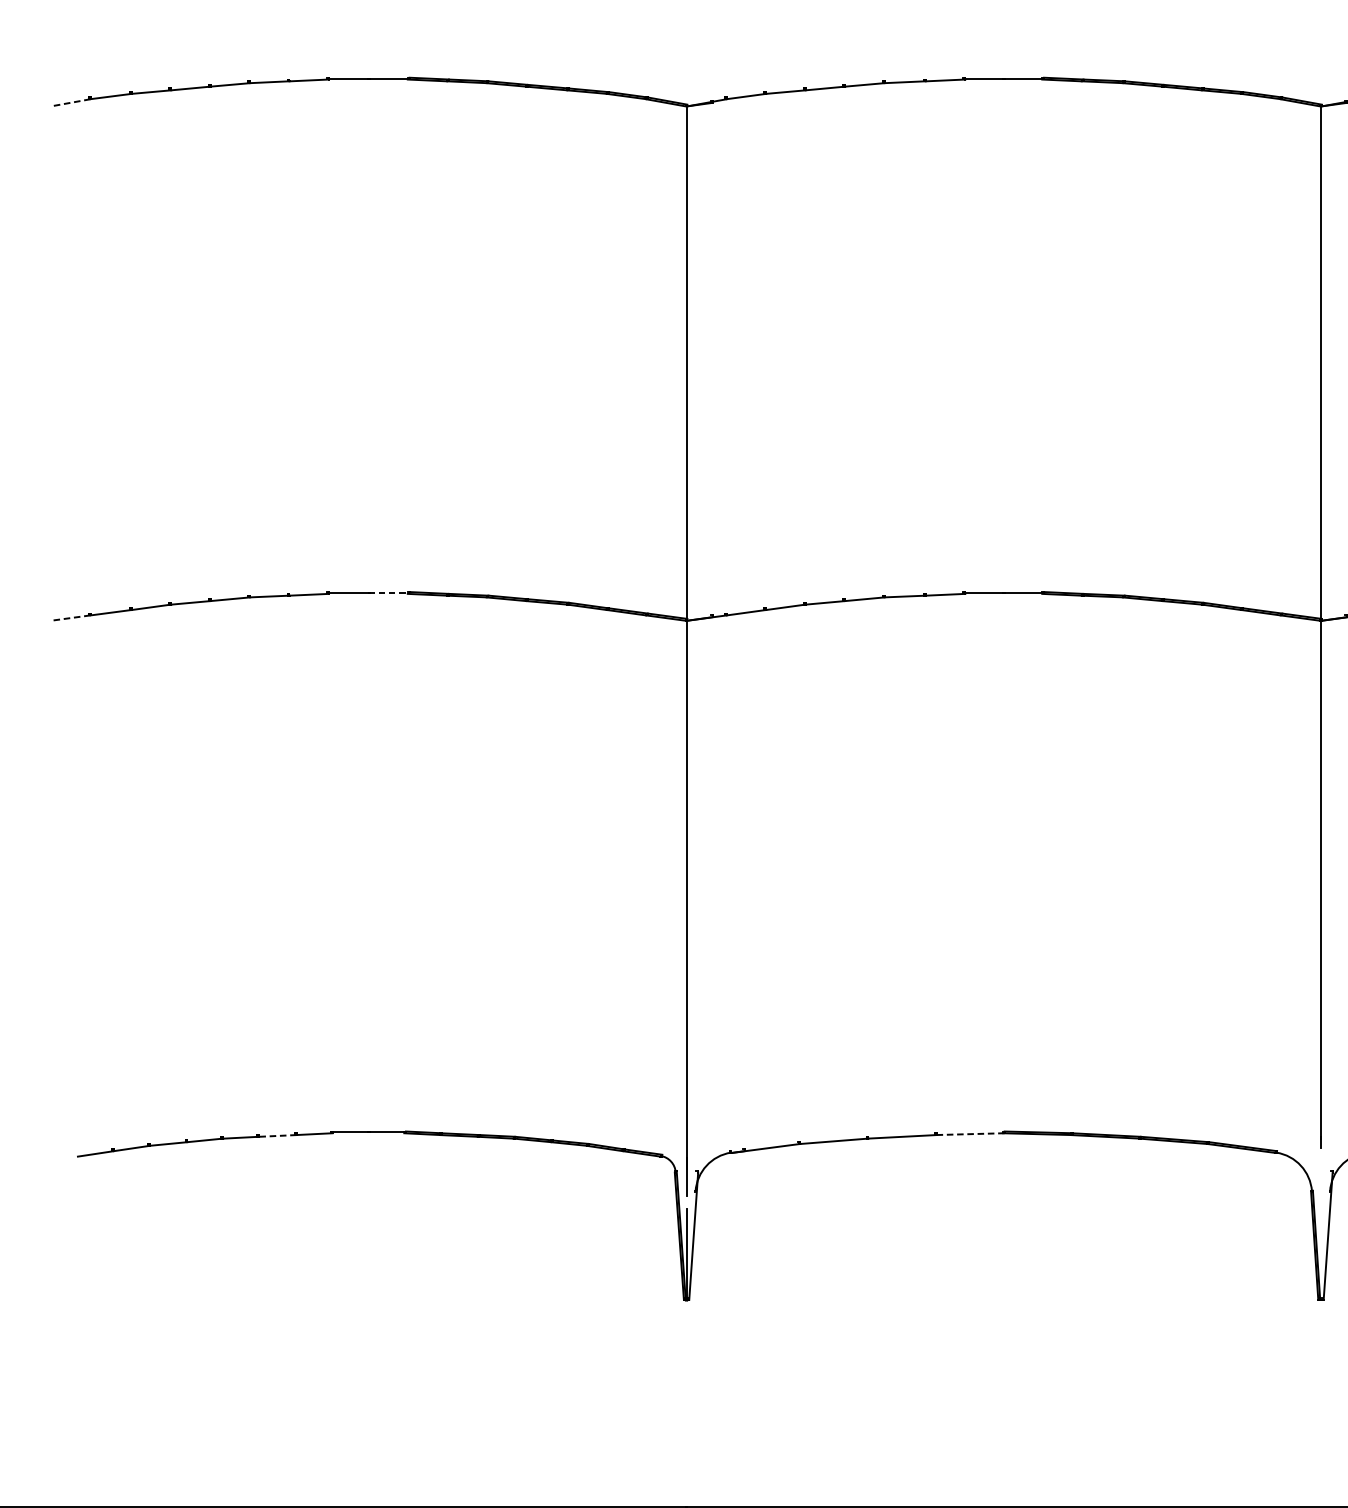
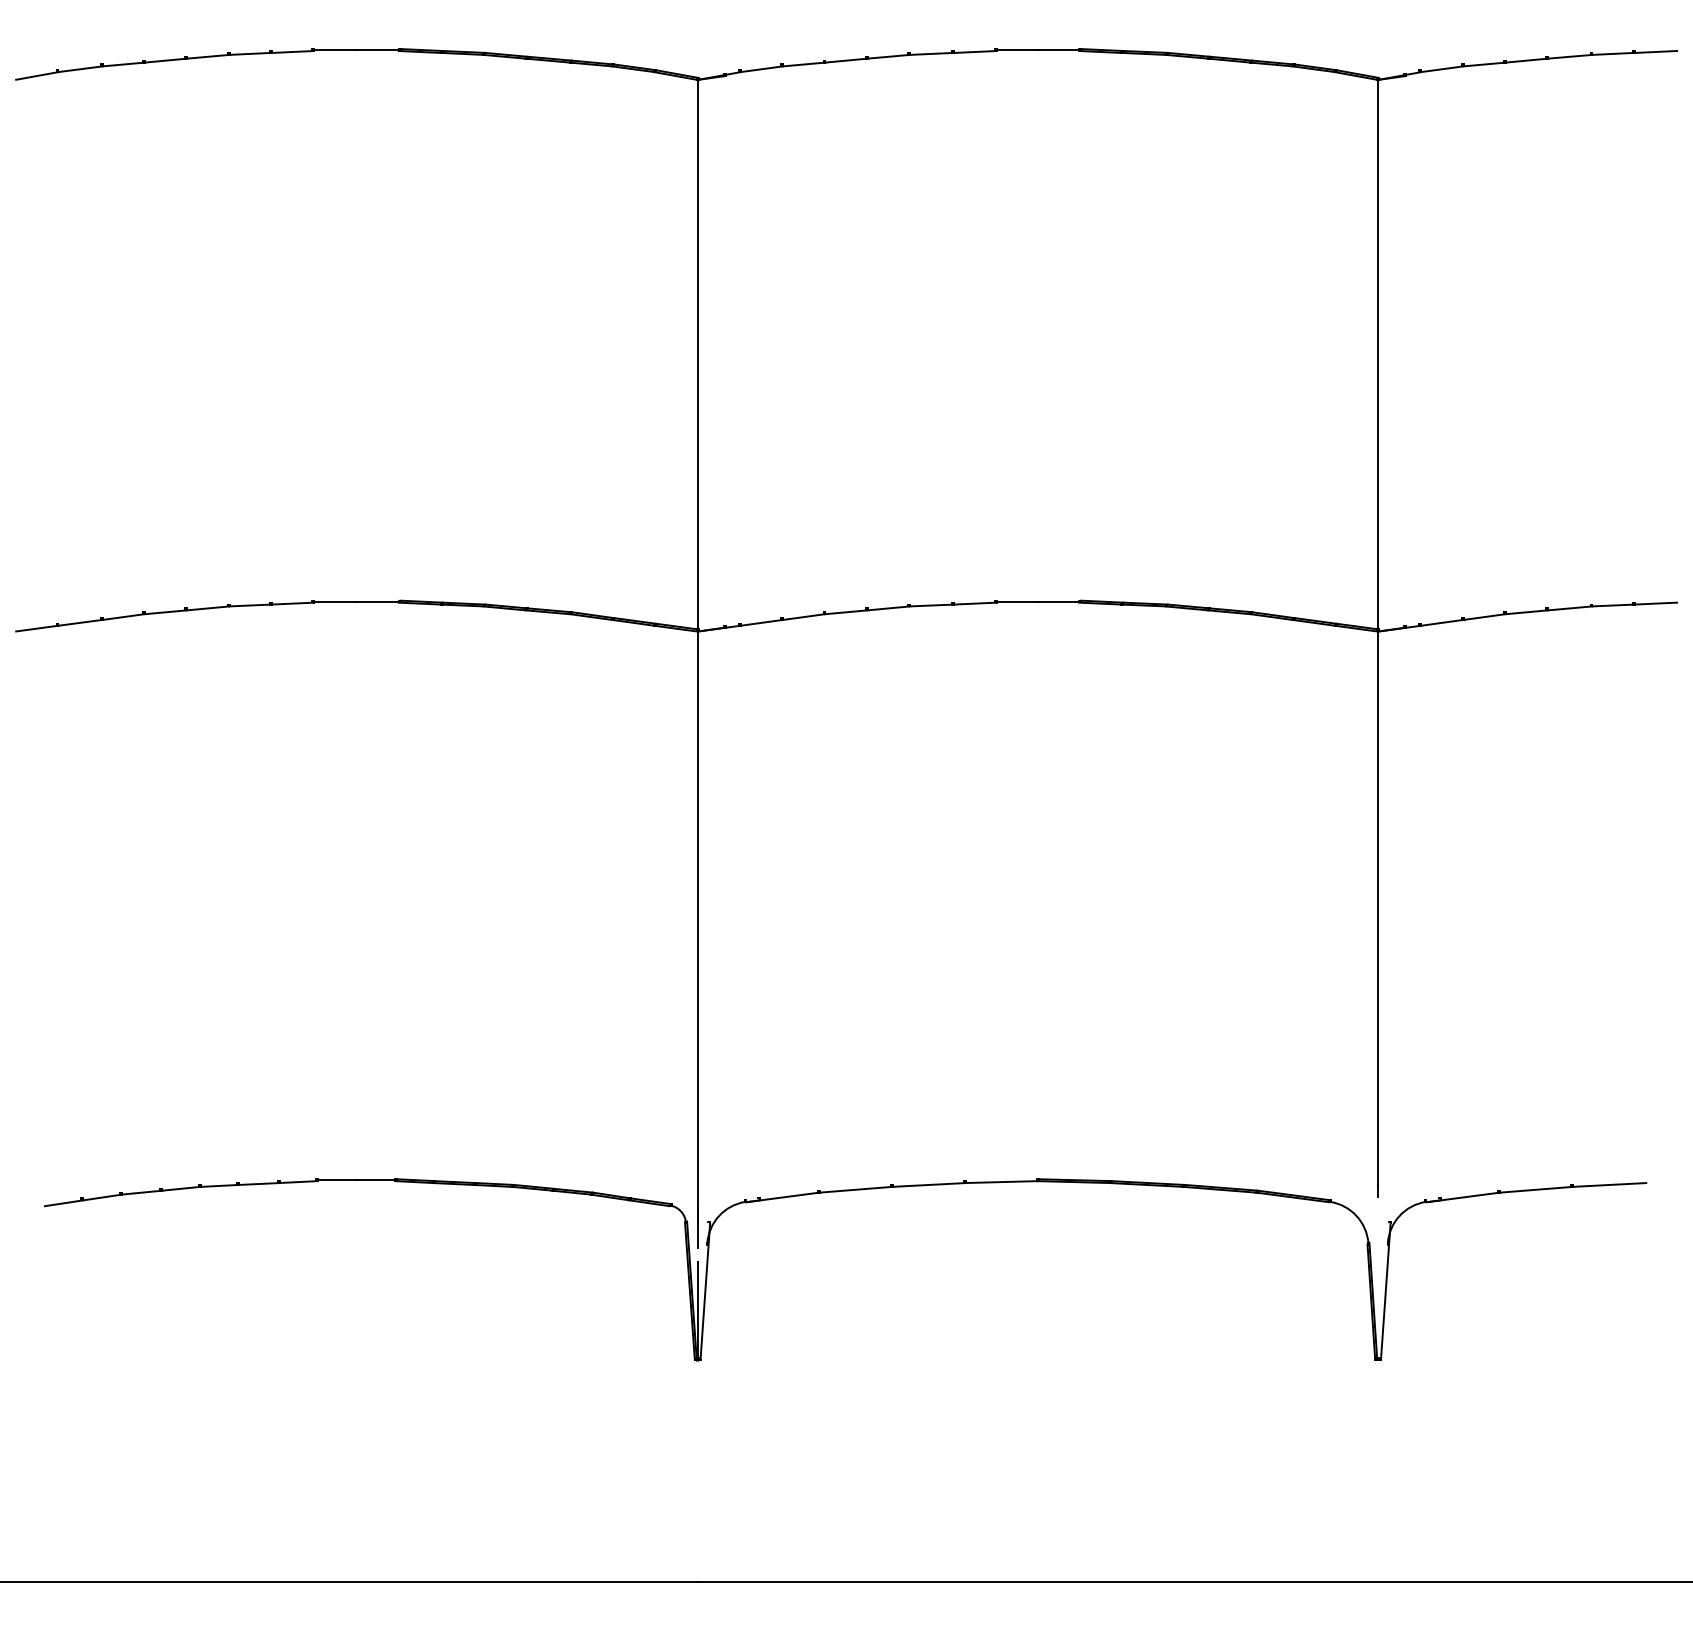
line: (70, 103) -> (36, 76), dashed -> solid
line: (389, 592) -> (379, 601), dashed -> solid
line: (70, 617) -> (36, 628), dashed -> solid
line: (970, 1134) -> (1002, 1182), dashed -> solid
line: (277, 1136) -> (258, 1184), dashed -> solid

